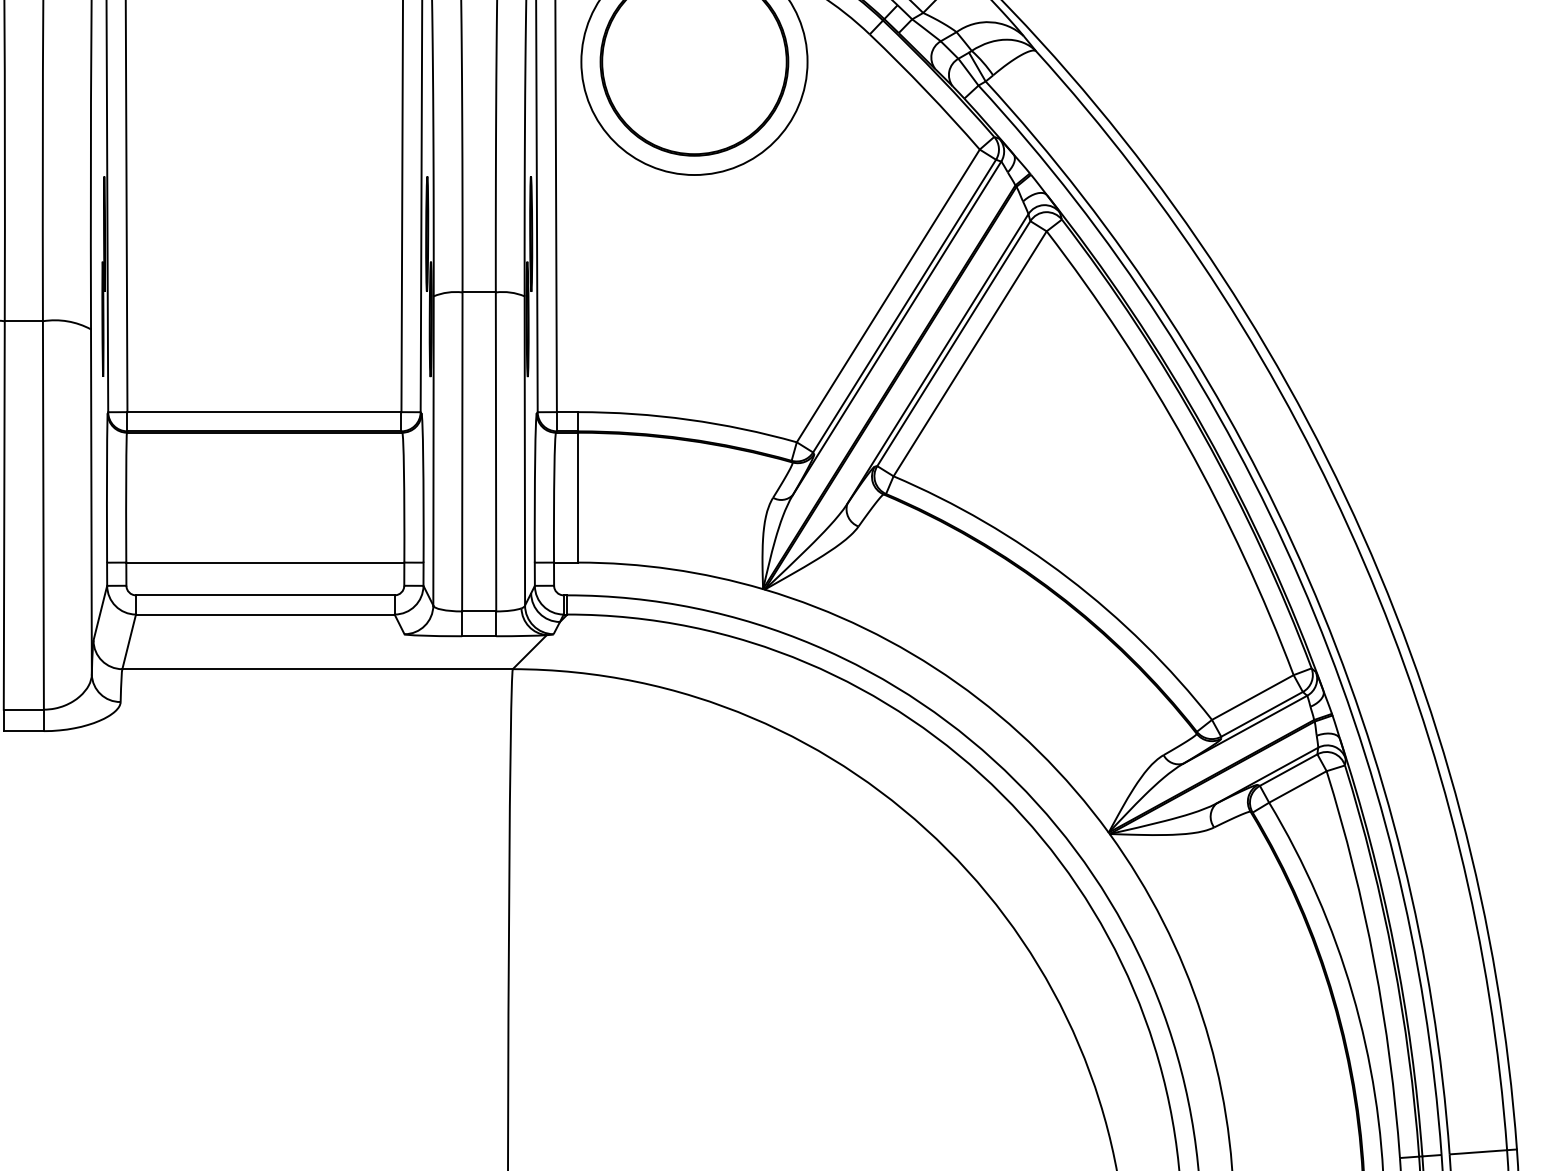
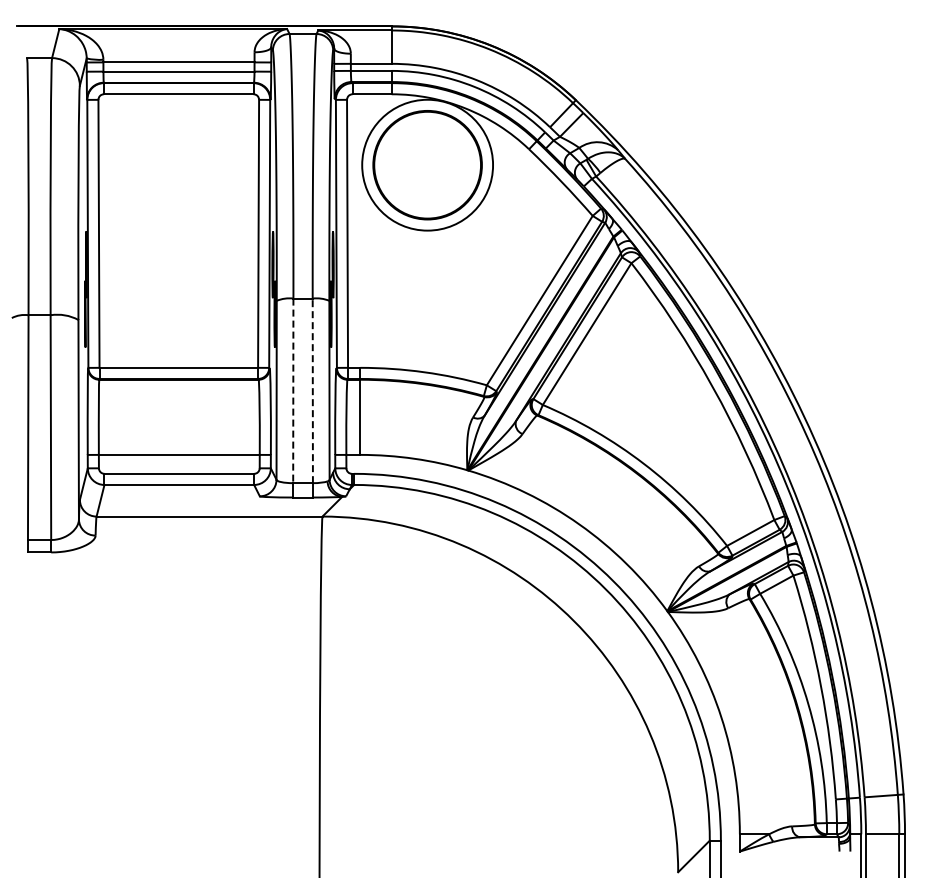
line: (495, 451) -> (312, 390), solid -> dashed
line: (462, 453) -> (293, 391), solid -> dashed

